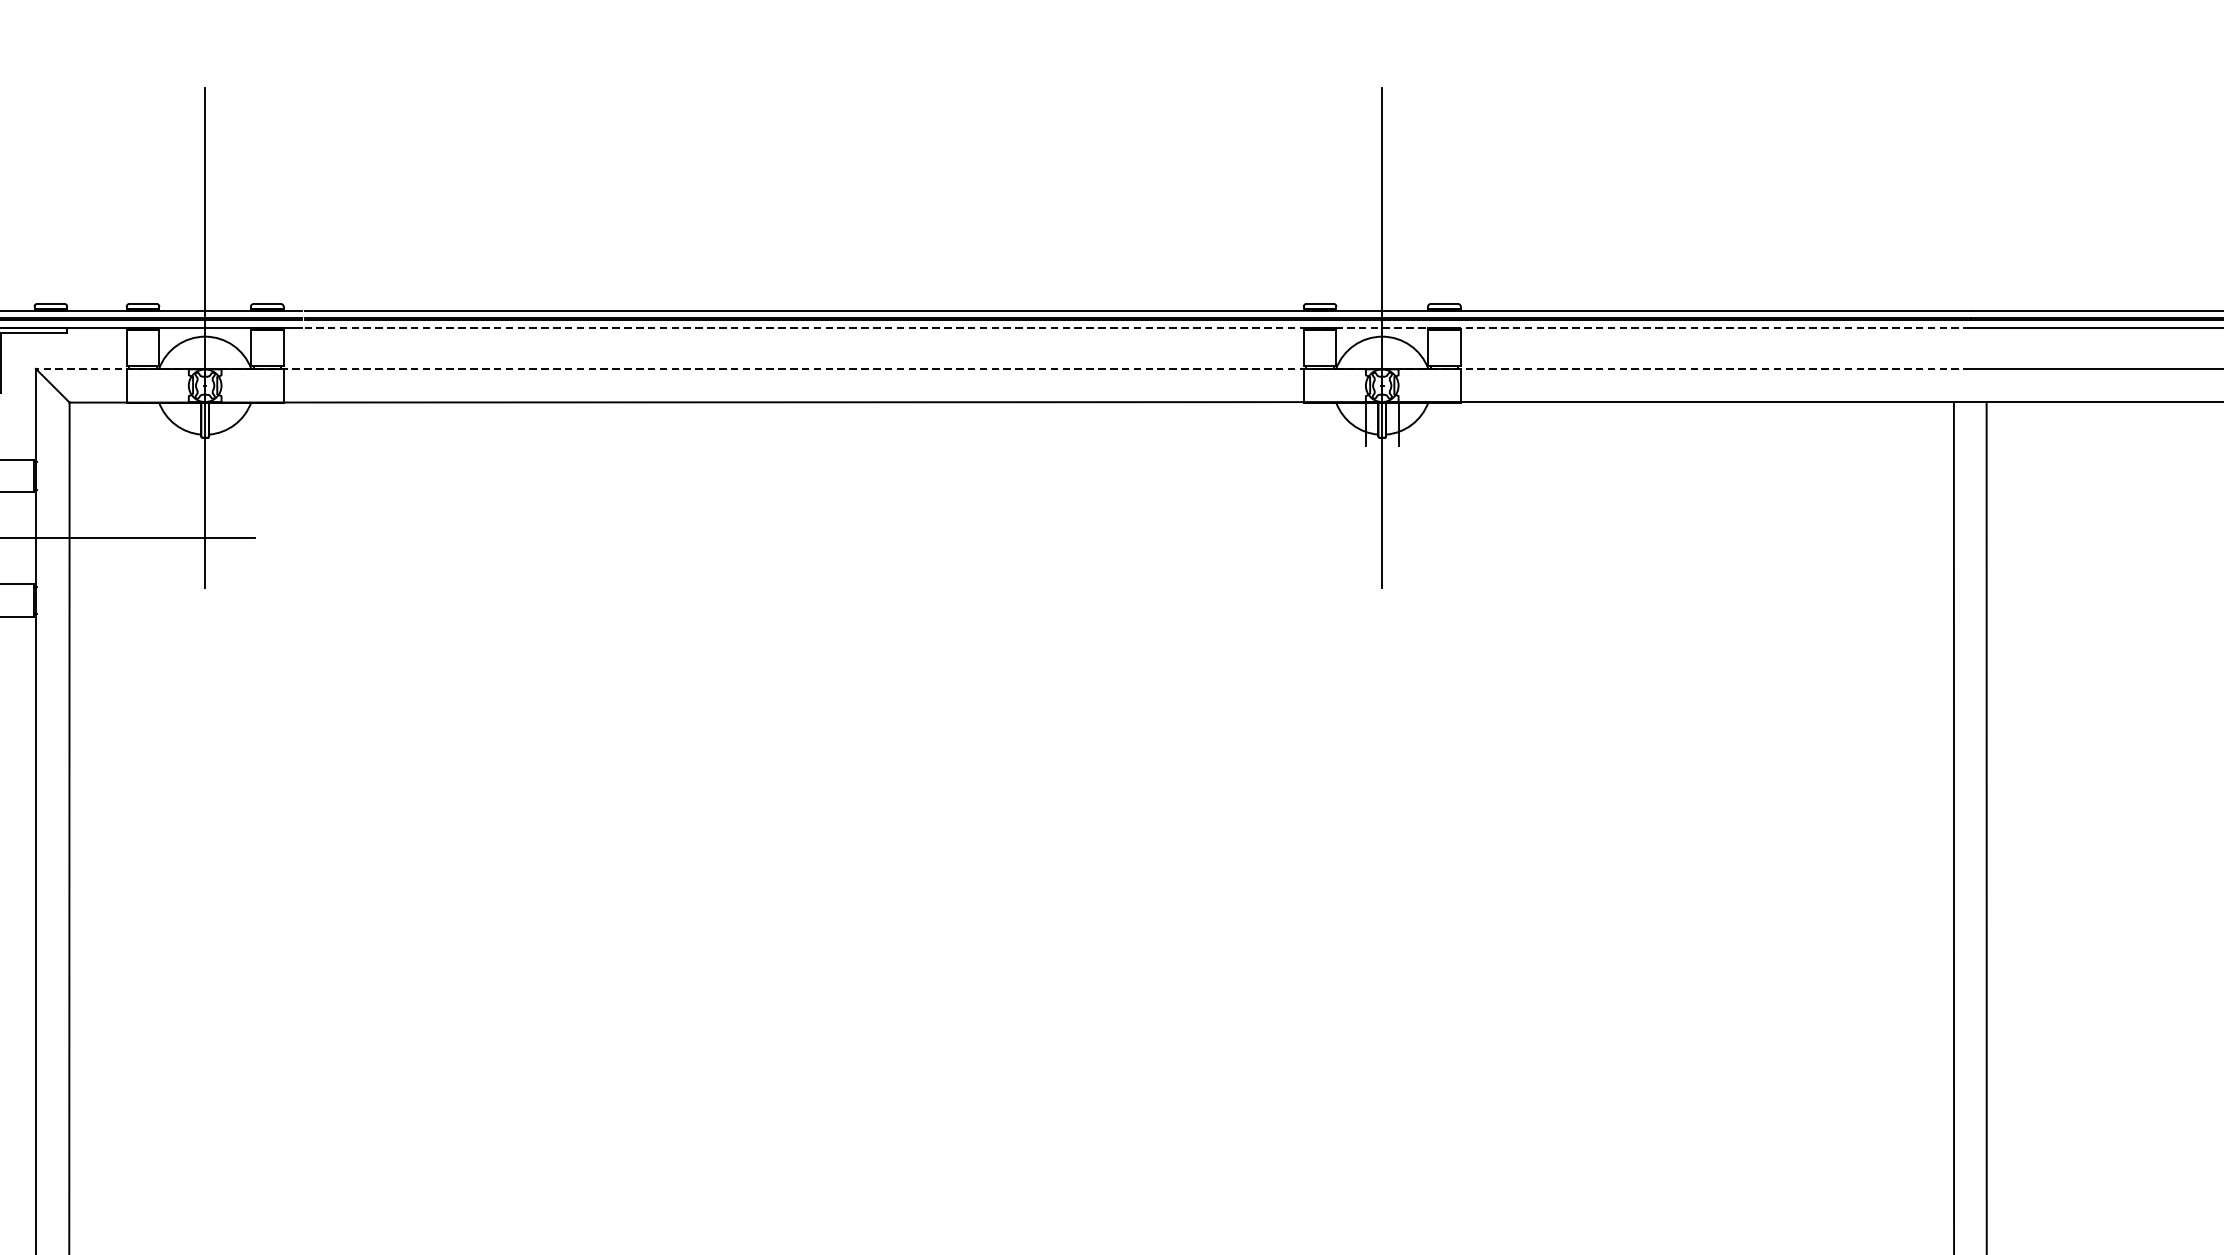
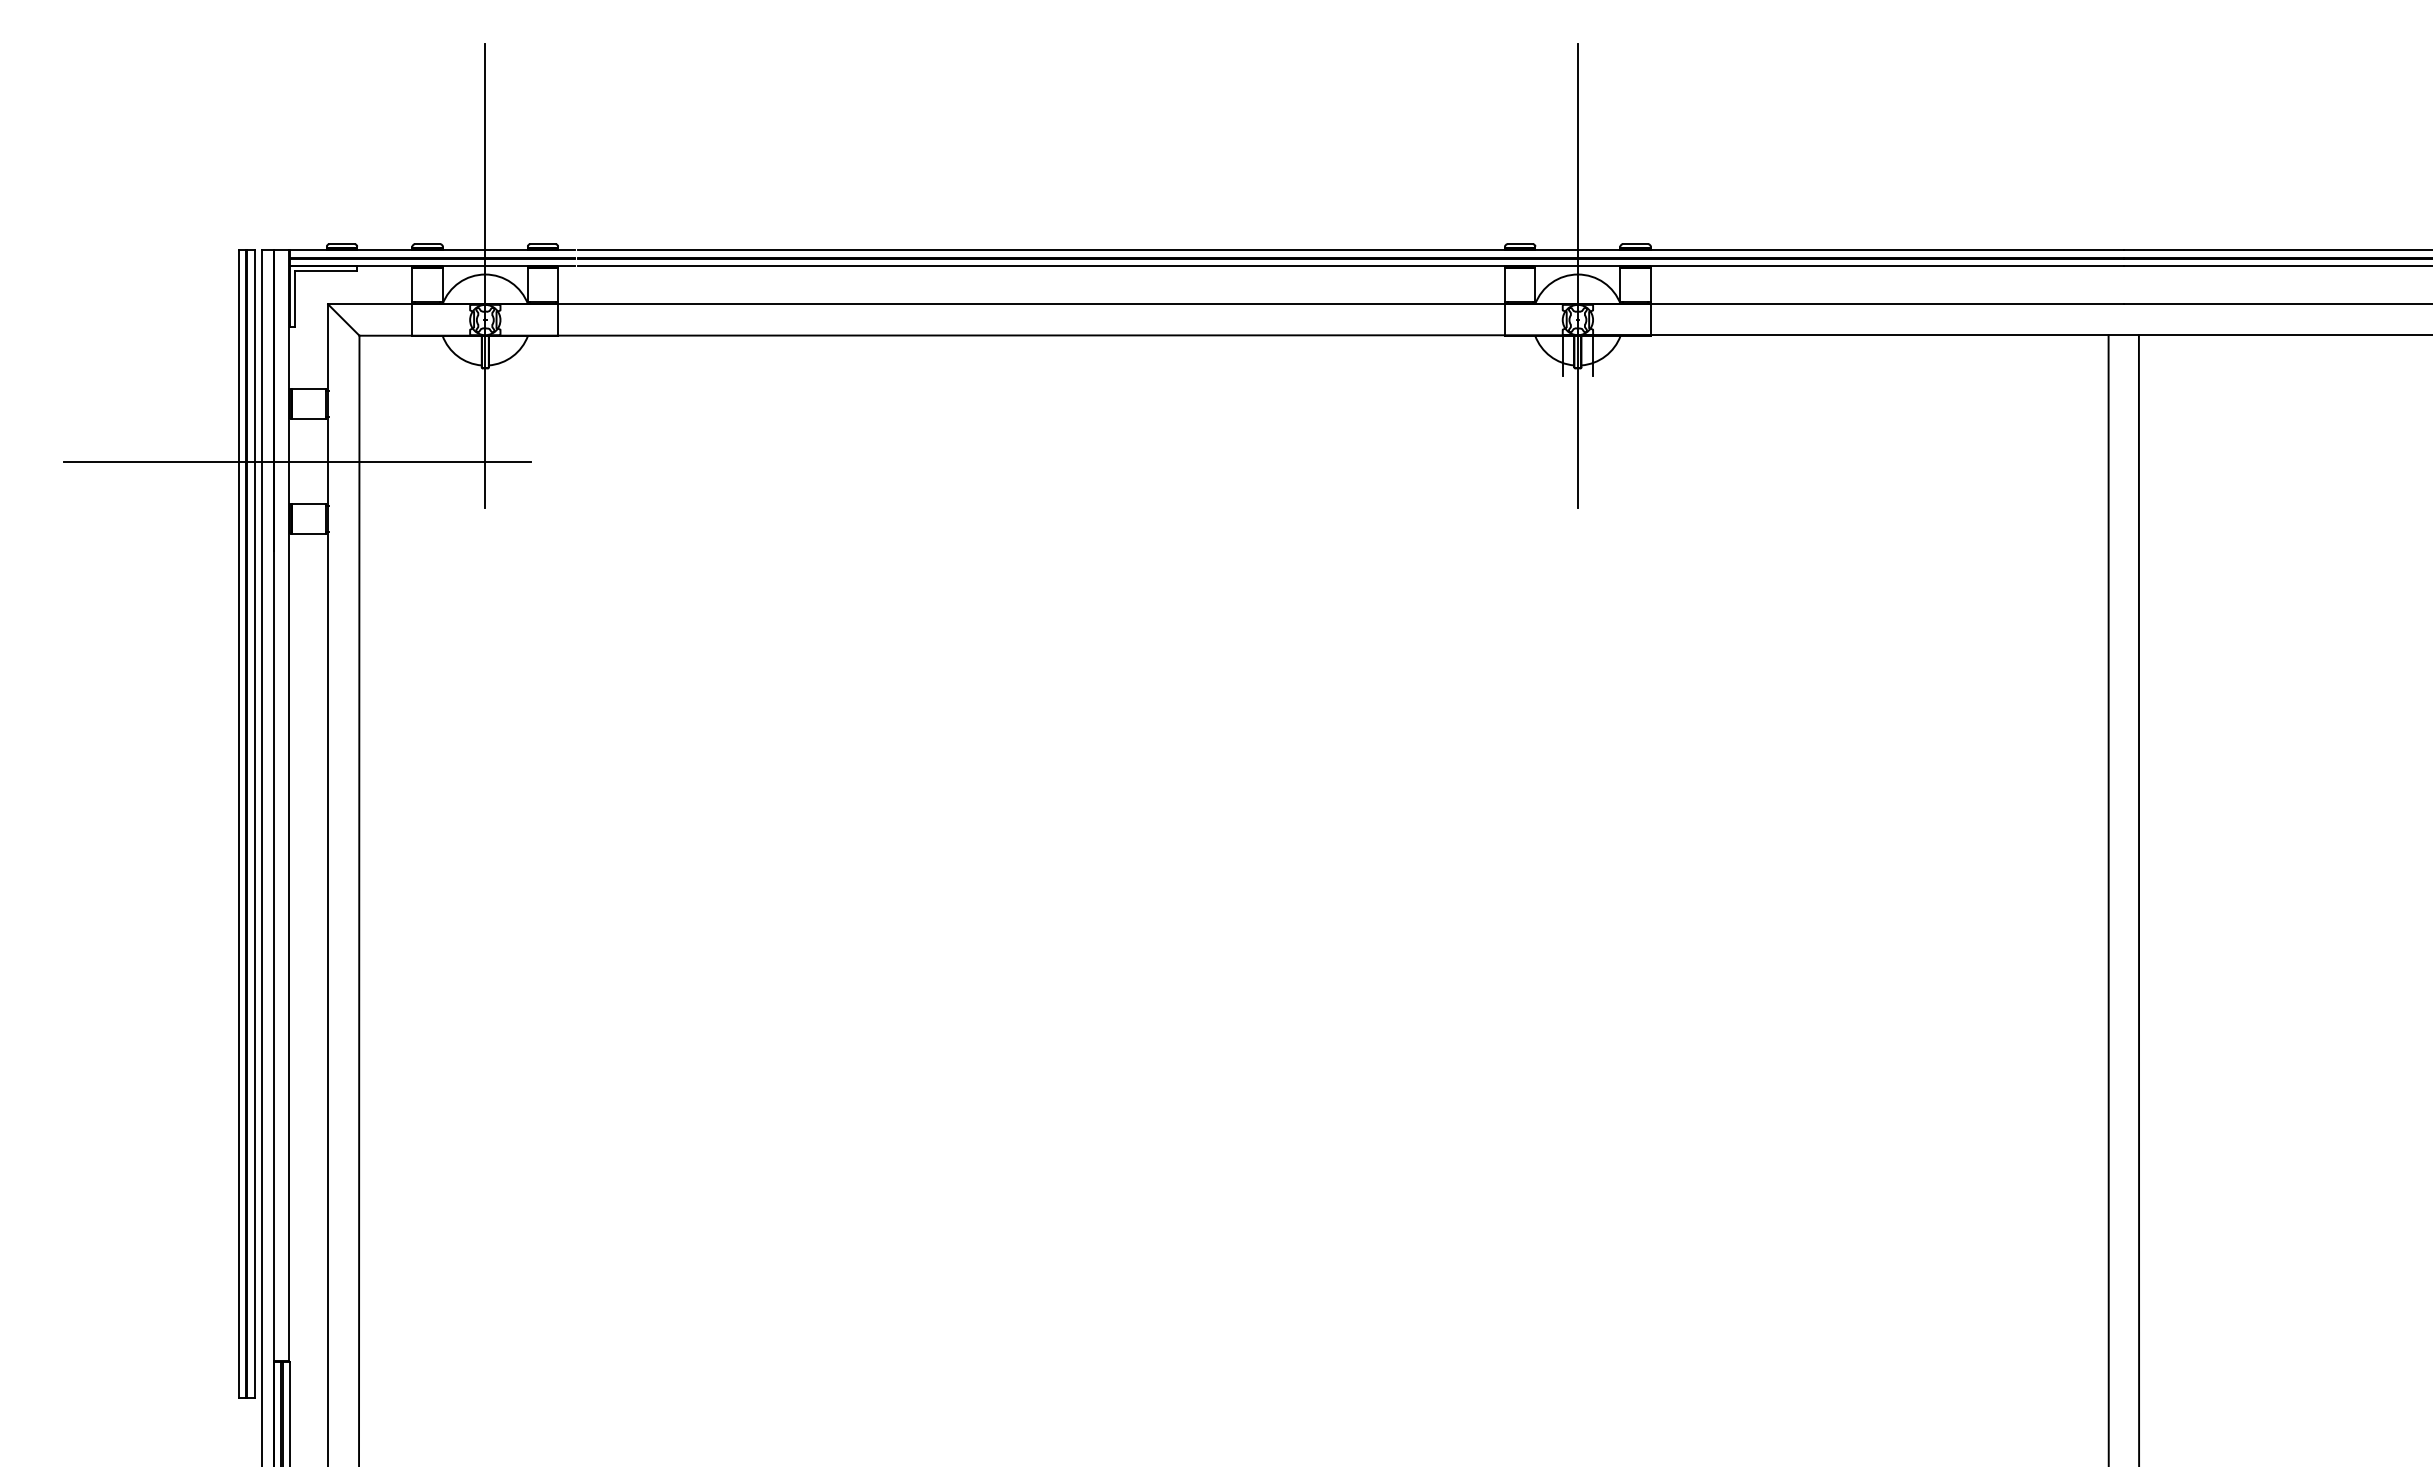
line: (1137, 328) -> (1350, 266), dashed -> solid
line: (1002, 368) -> (1225, 304), dashed -> solid

